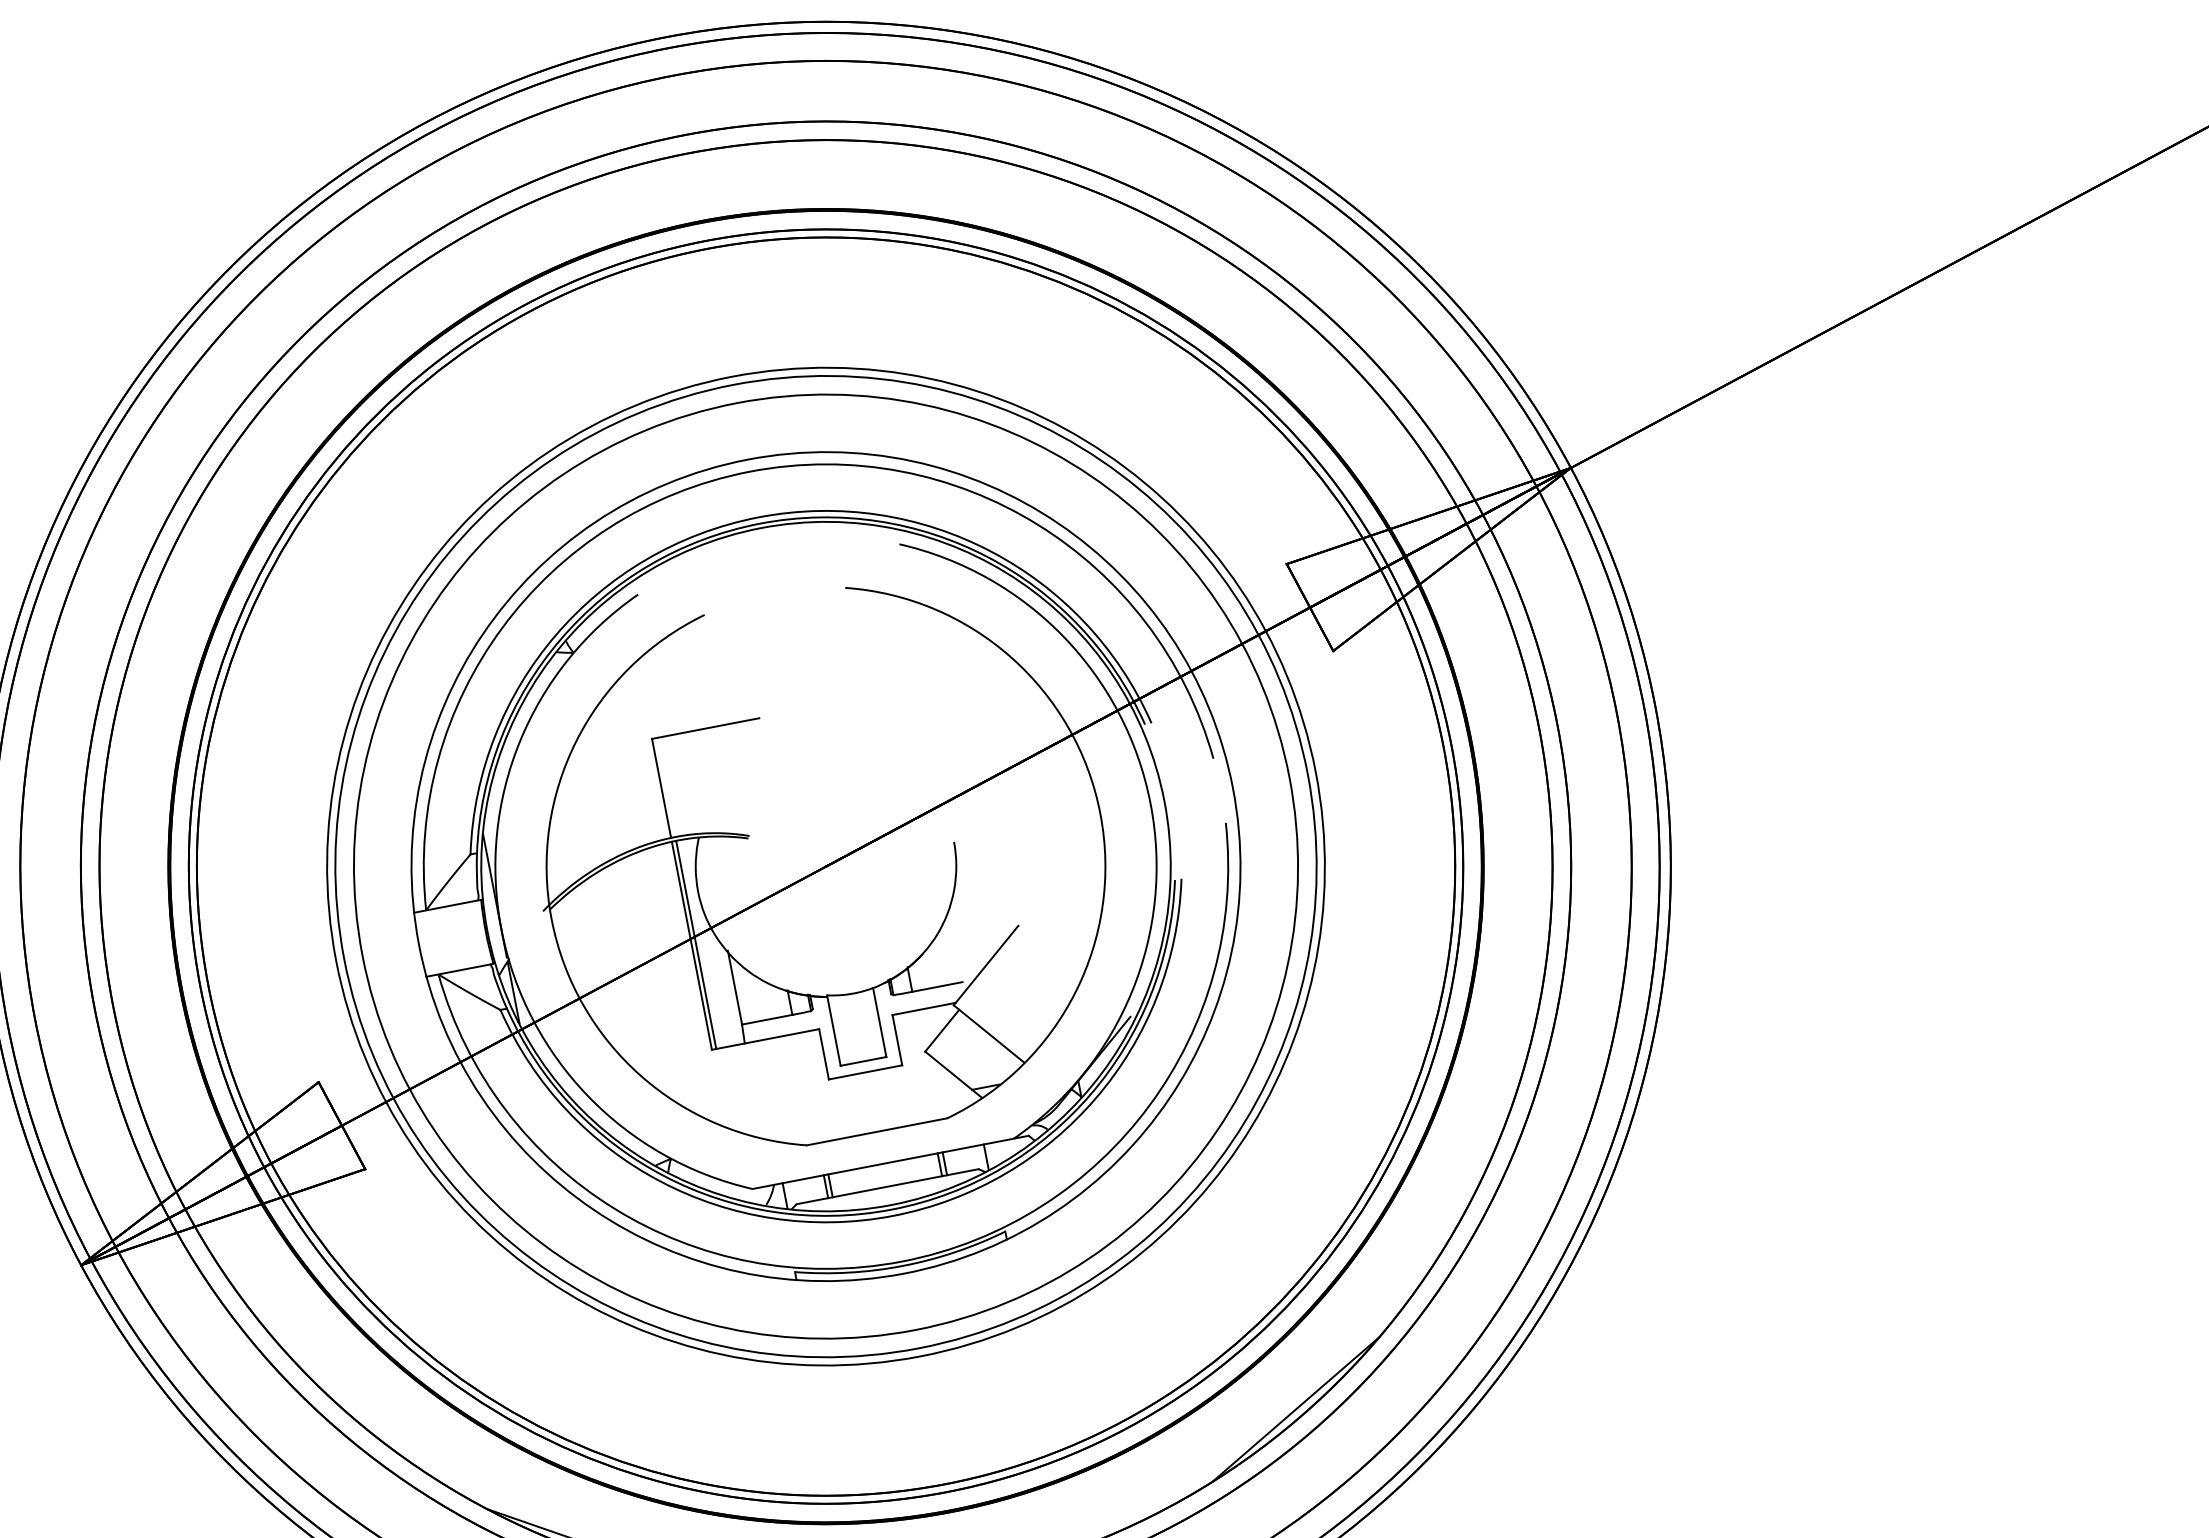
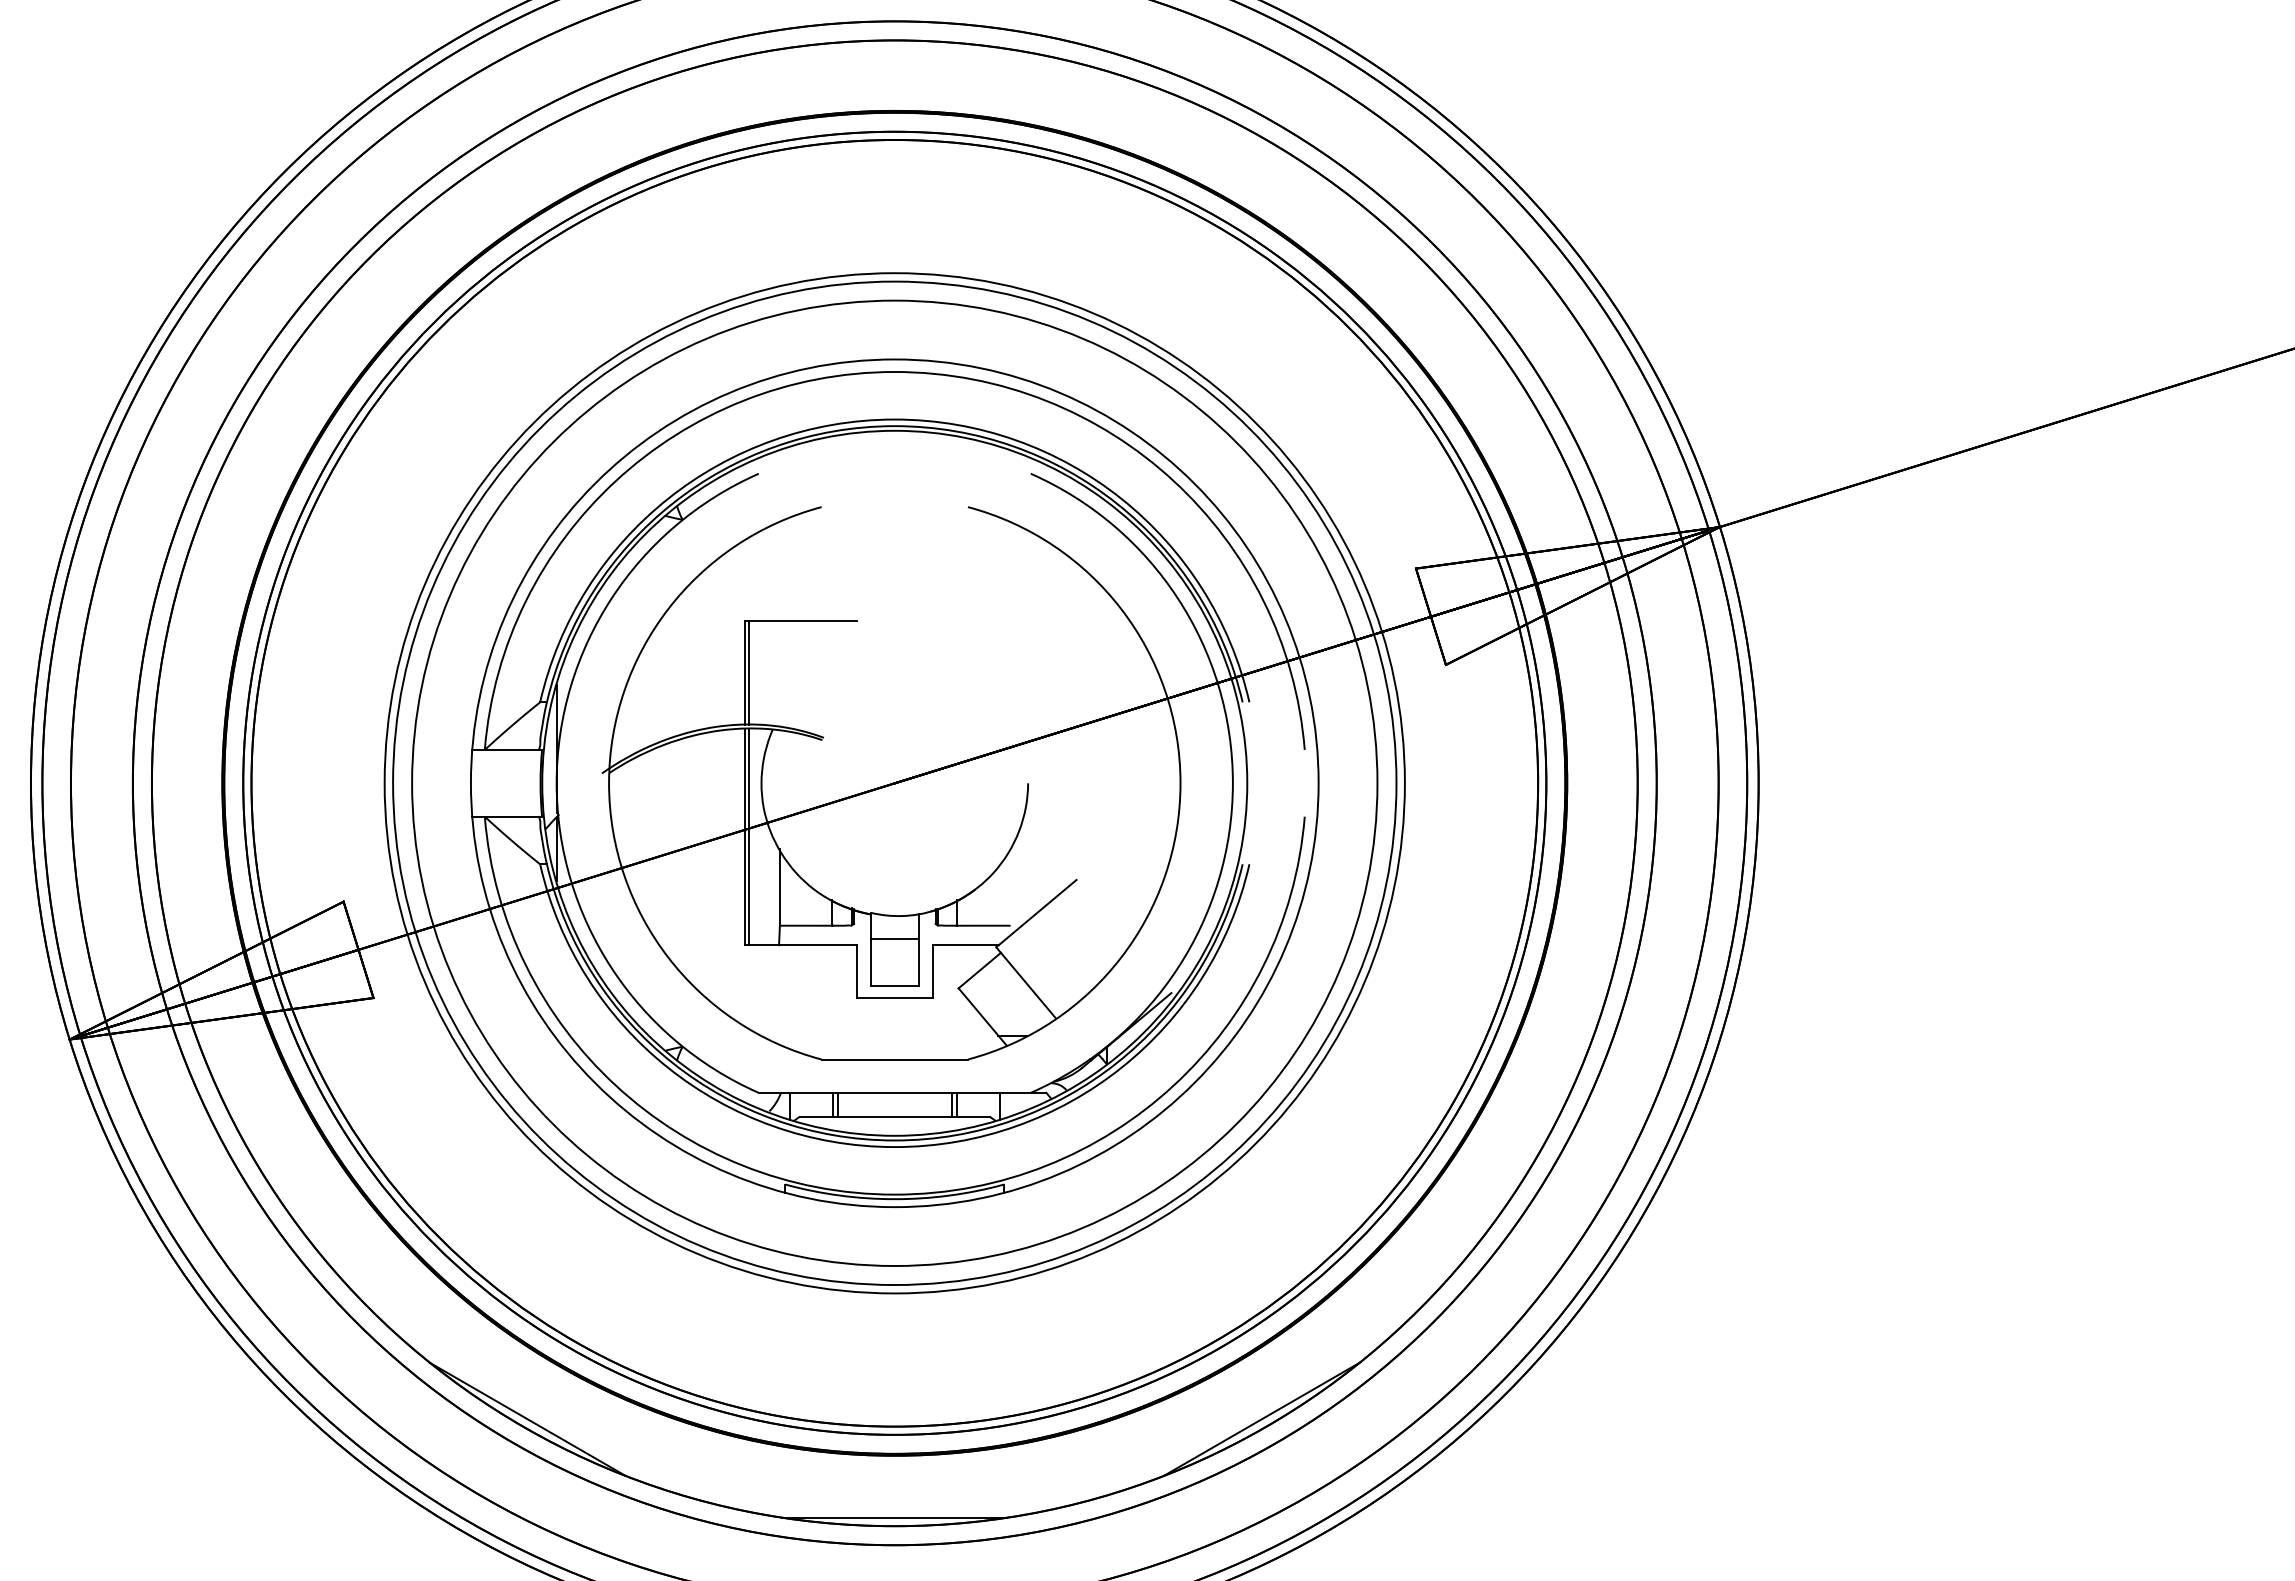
line: (666, 787) -> (749, 672), added
line: (854, 1015) -> (894, 938), added

